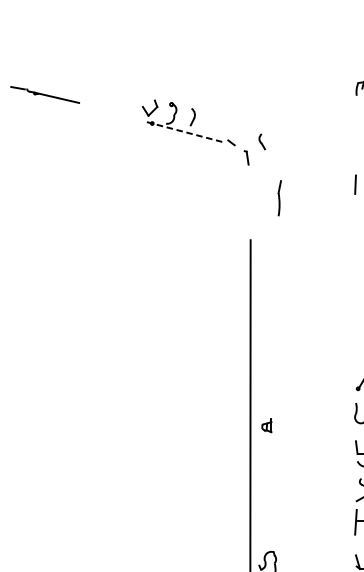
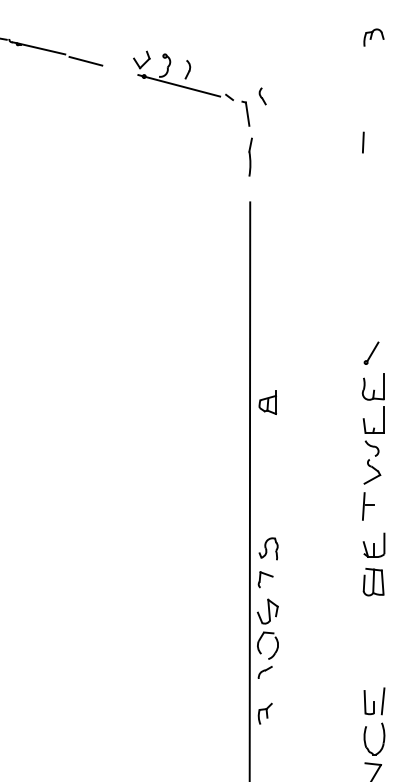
line: (97, 108) -> (85, 60), added
line: (185, 131) -> (179, 85), dashed -> solid
part: (246, 157) -> (245, 113), size x1.67
part: (279, 197) -> (250, 156), moved
part: (266, 425) -> (267, 402), size x1.67

